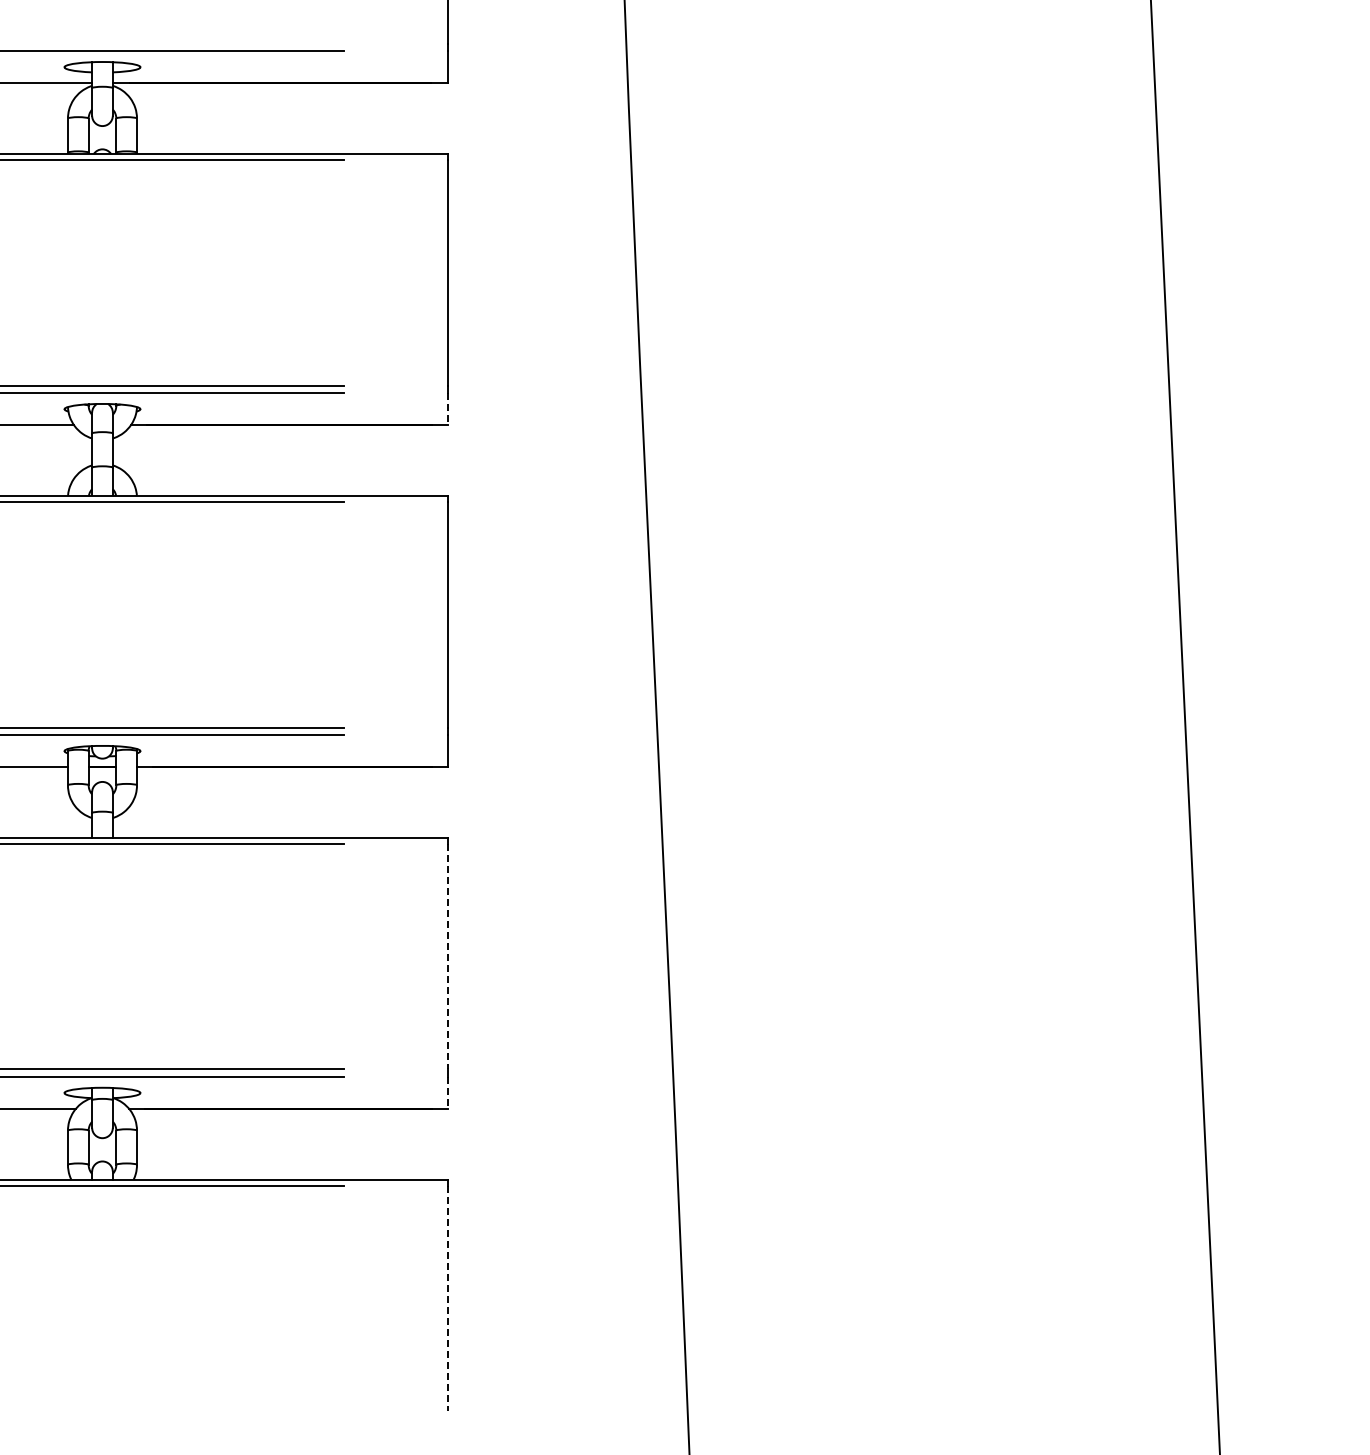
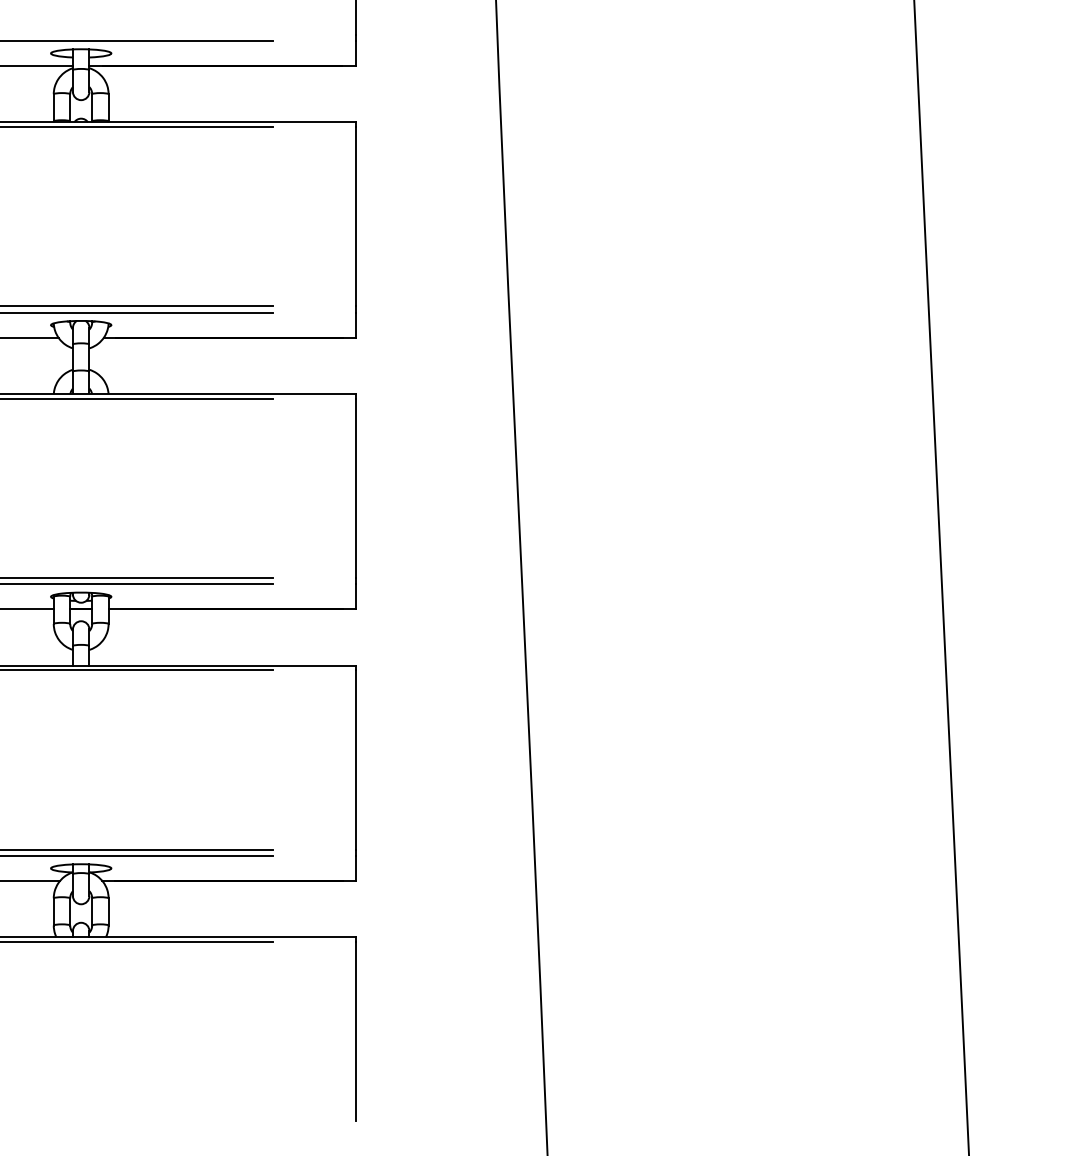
line: (447, 409) -> (355, 325), dashed -> solid
line: (447, 956) -> (355, 759), dashed -> solid
line: (447, 1093) -> (355, 868), dashed -> solid
line: (447, 1298) -> (355, 1031), dashed -> solid

